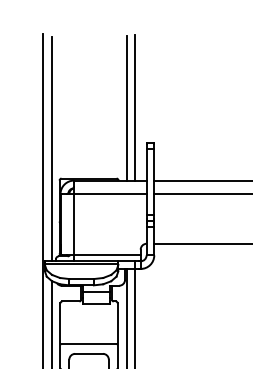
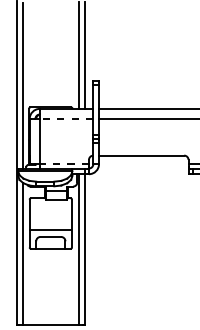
line: (110, 193) -> (66, 118), solid -> dashed
line: (107, 255) -> (64, 164), solid -> dashed

